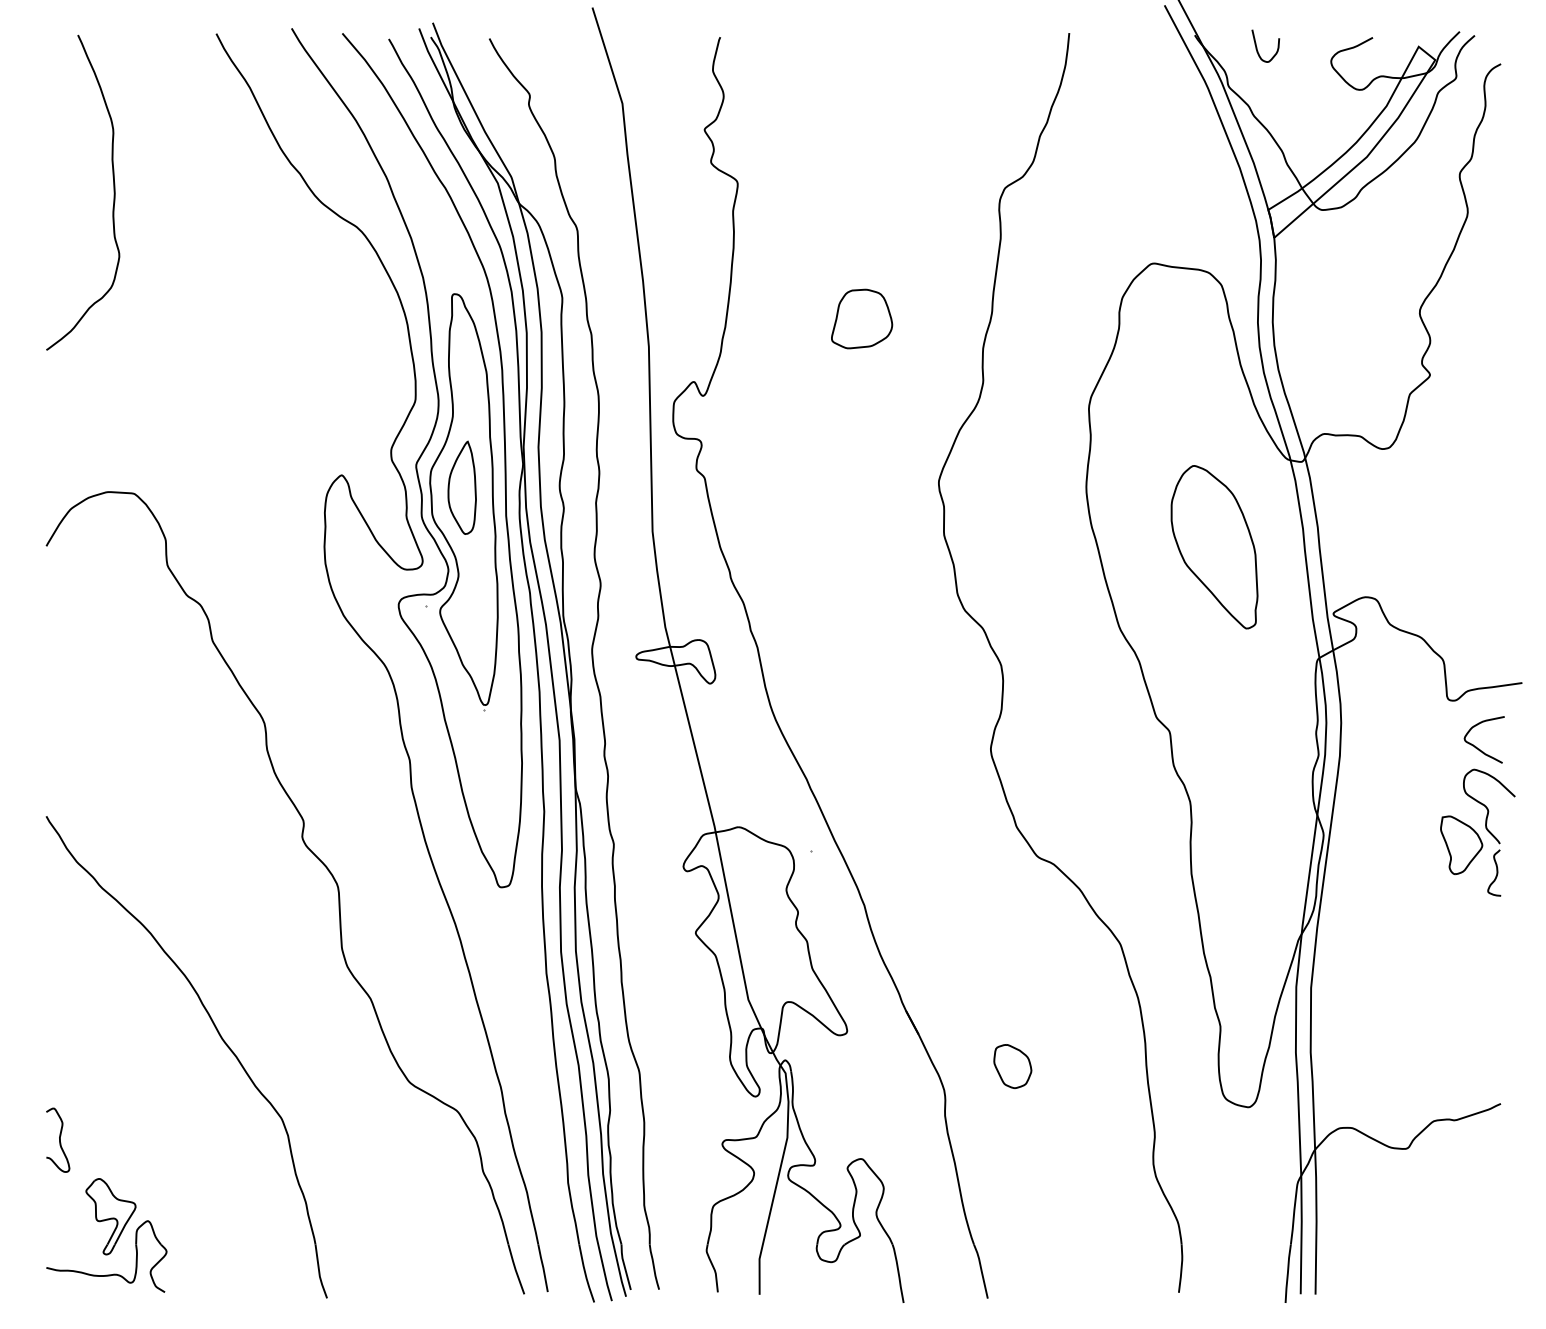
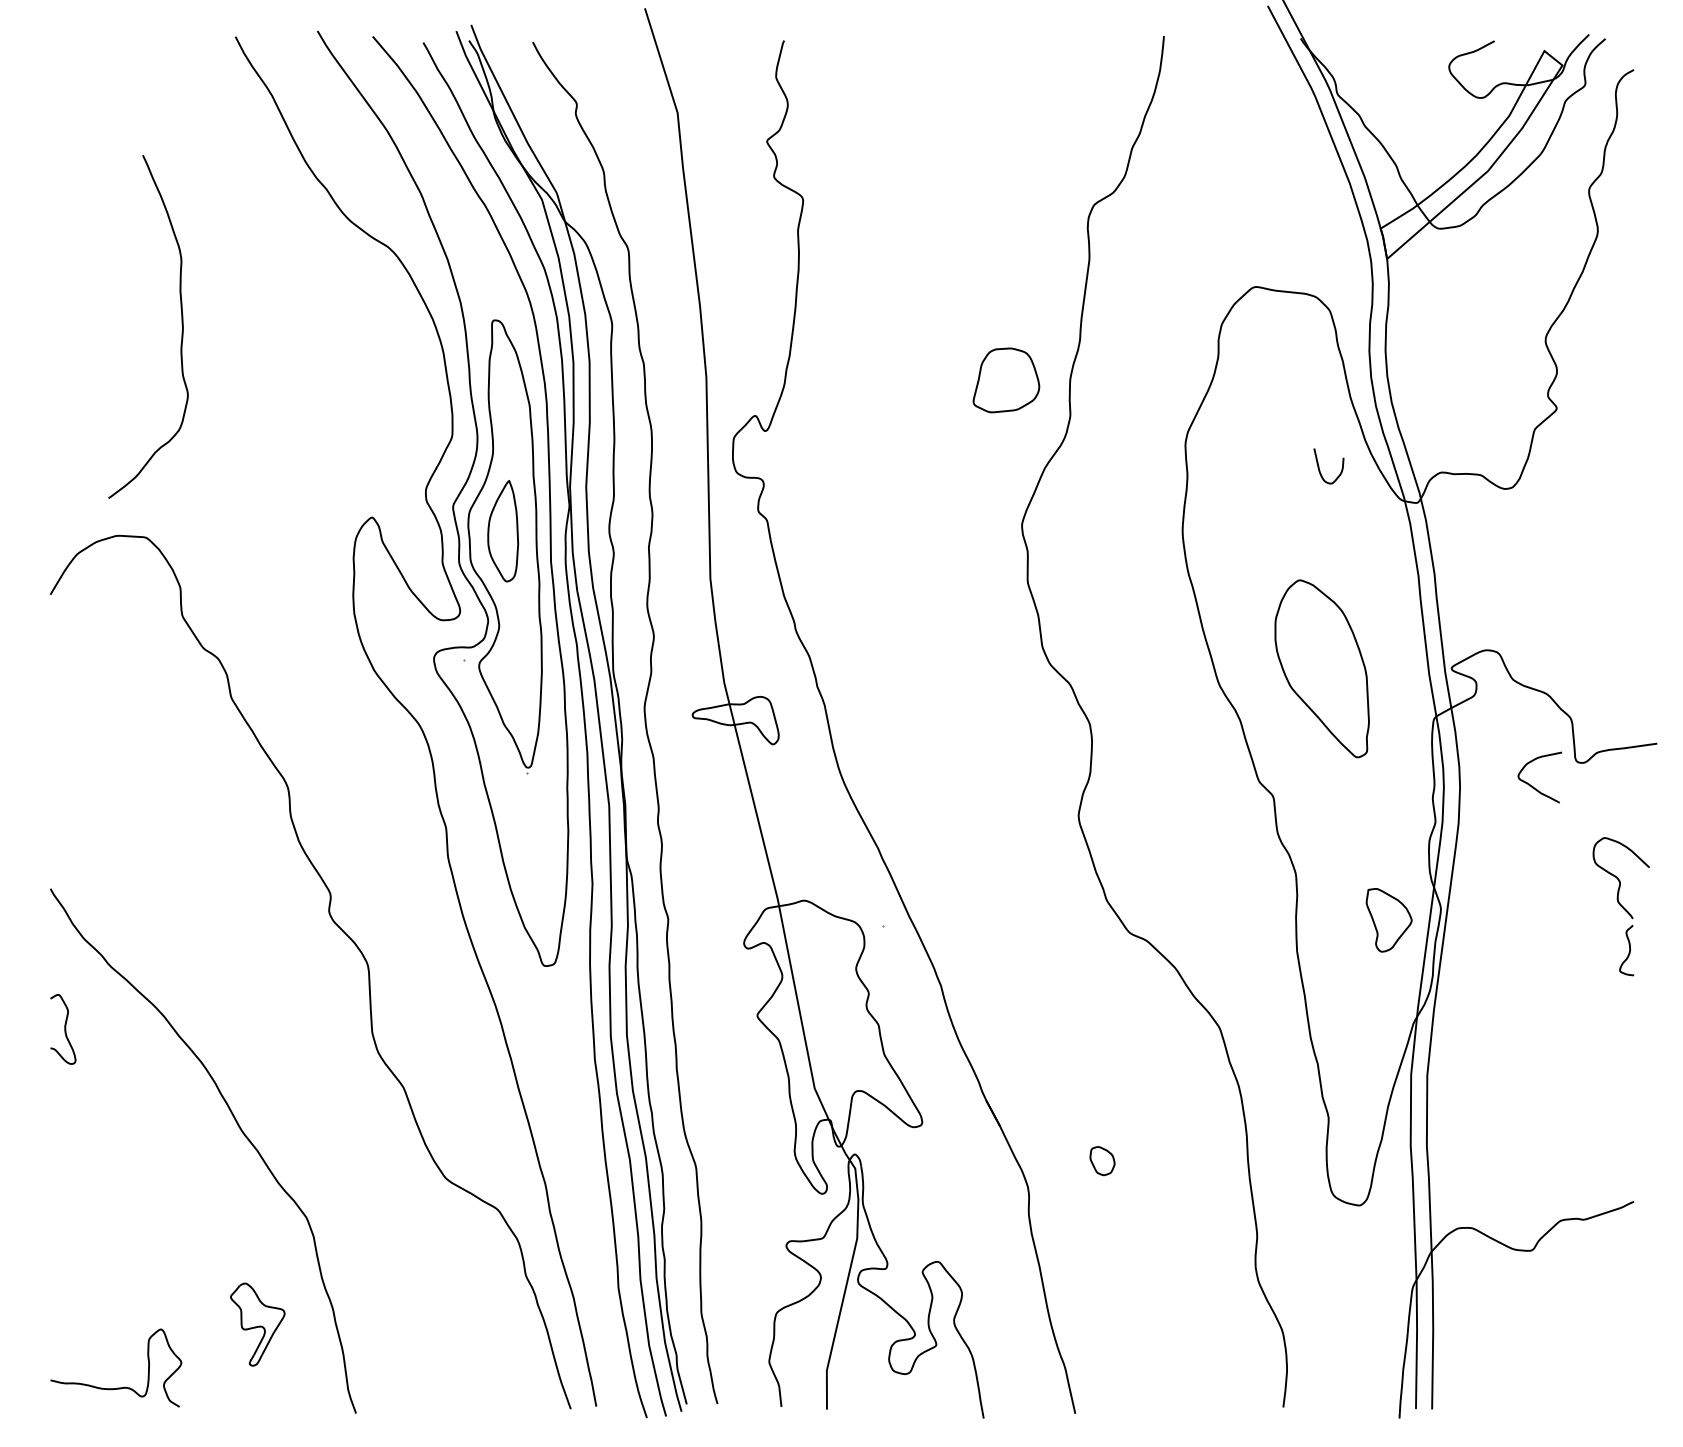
curve: (1258, 49) -> (1320, 470), moved
curve: (113, 191) -> (181, 325), moved
part: (862, 319) -> (1006, 380), moved
part: (1213, 546) -> (1321, 668), moved
curve: (1477, 747) -> (1532, 785), moved
part: (1461, 845) -> (1388, 920), moved
part: (1012, 1065) -> (1102, 1160), size x0.6
curve: (59, 1140) -> (64, 1029), moved
part: (110, 1216) -> (257, 1324), moved

